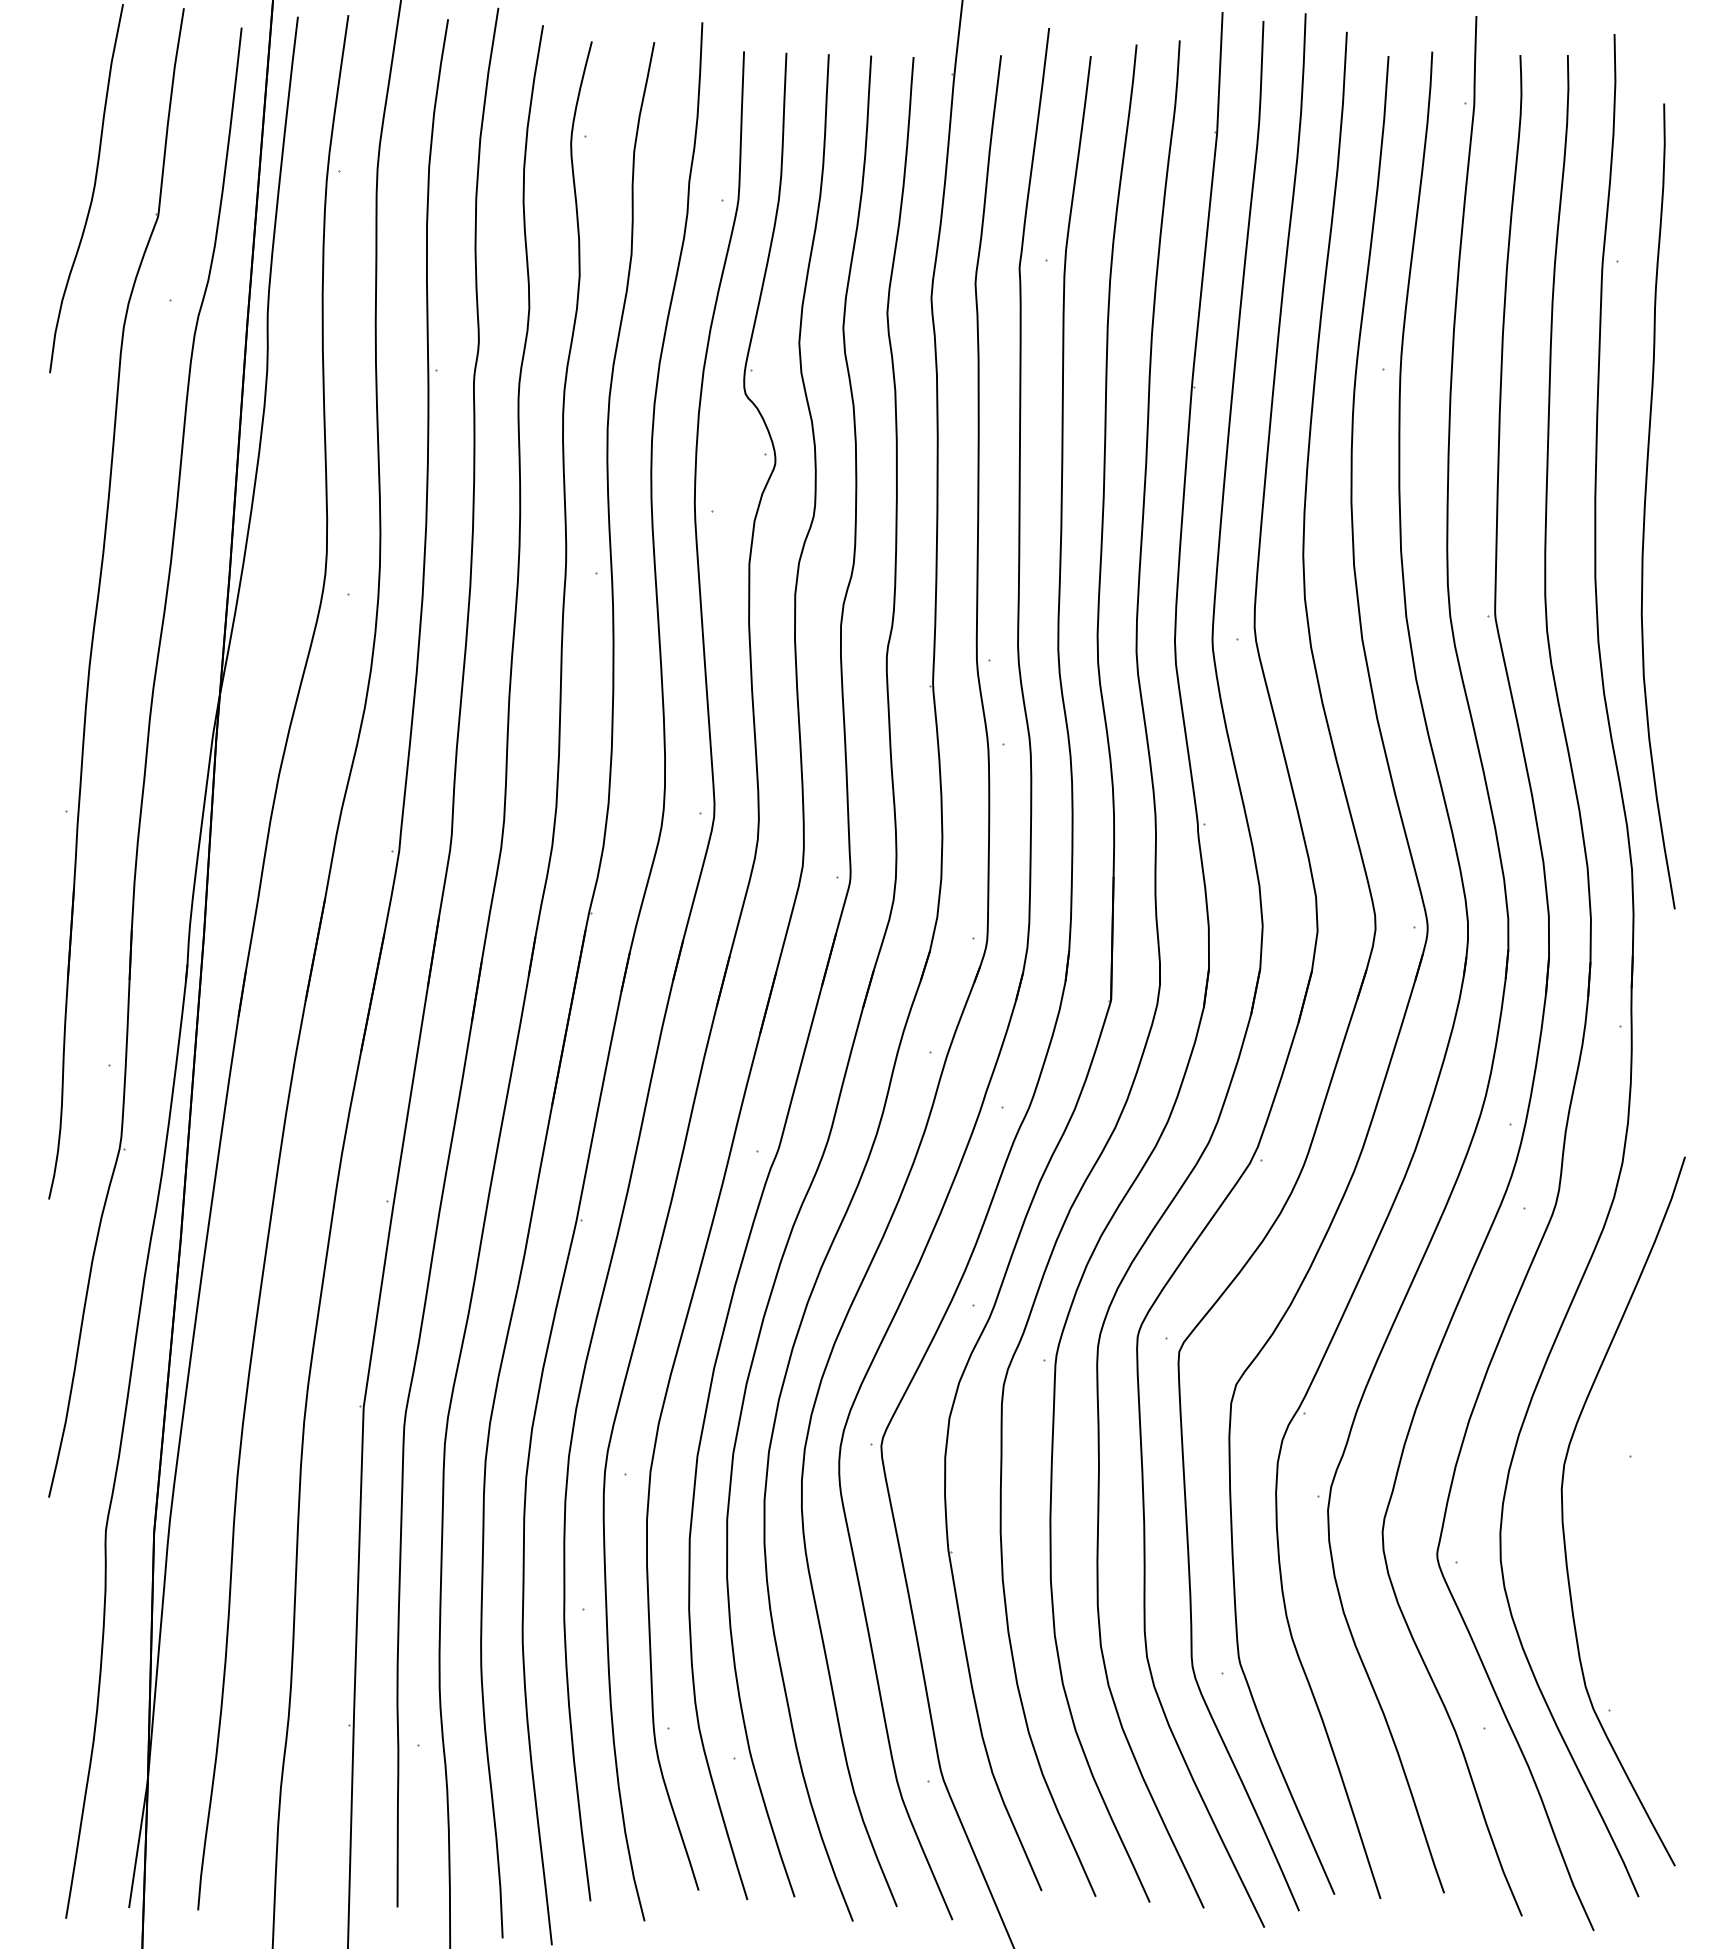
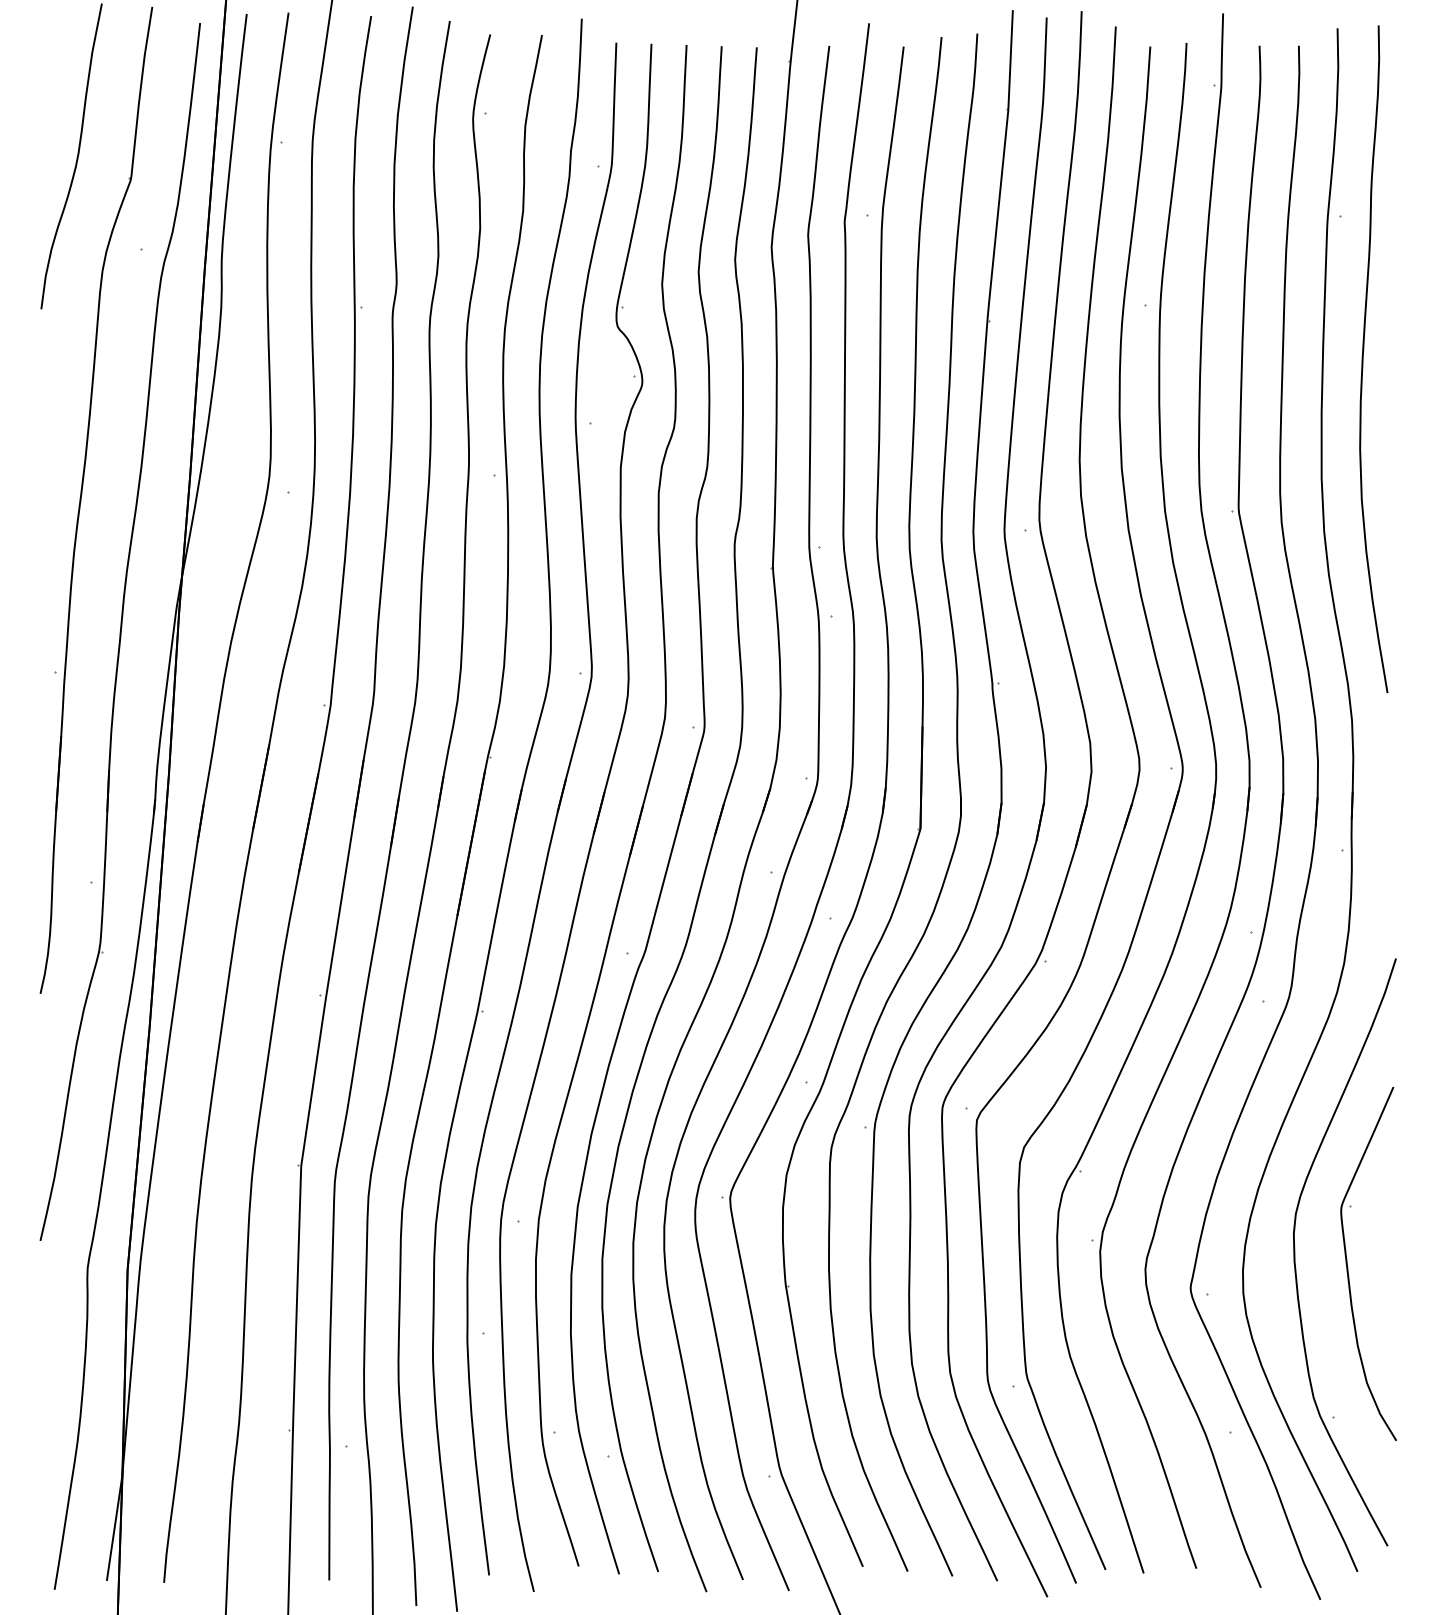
curve: (1645, 506) -> (1363, 359), moved
curve: (1627, 1530) -> (1348, 1268), added

